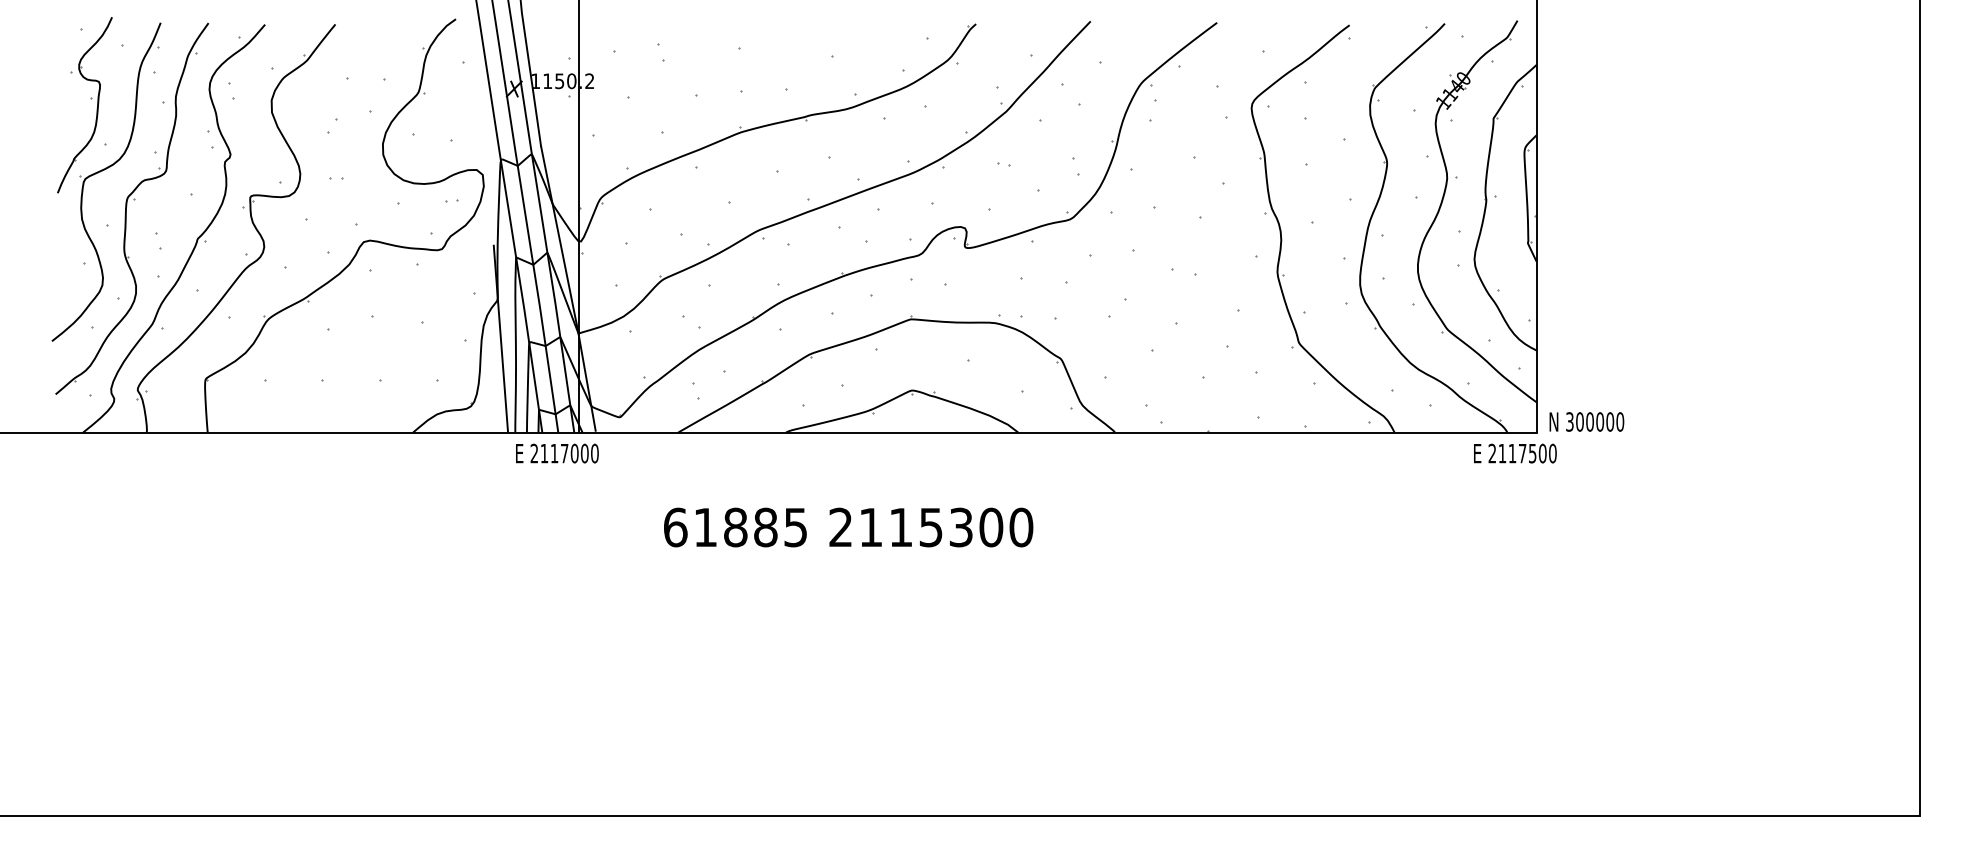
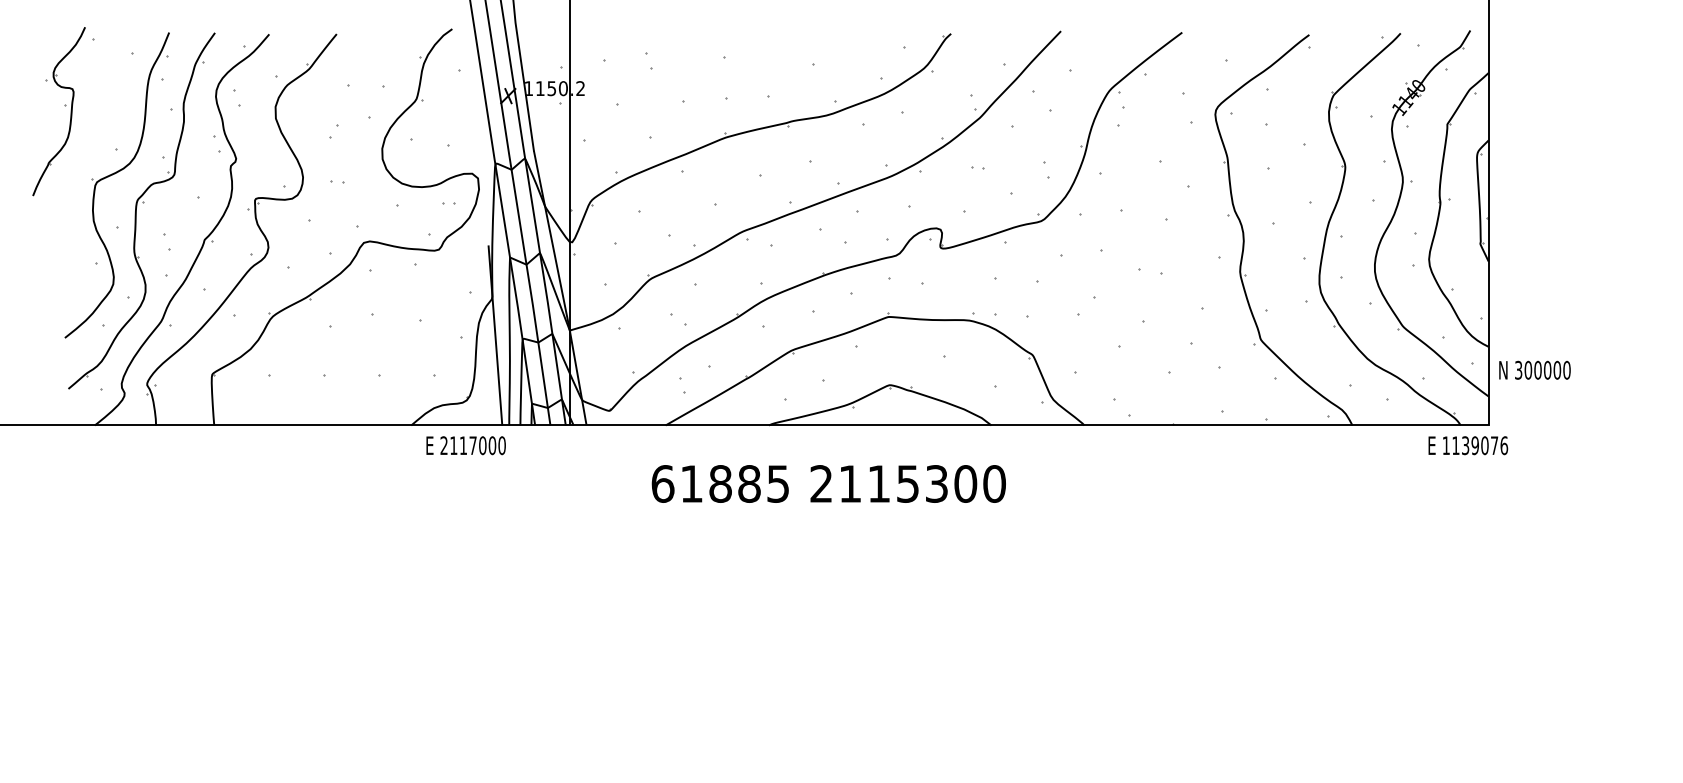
part: (90, 98) -> (64, 105), moved
text: (1586, 421) -> (1534, 369), moved
text: (557, 453) -> (466, 445), moved
text: (1522, 453) -> (1475, 445), 2117500 -> 1139076
text: (848, 527) -> (828, 483), moved

